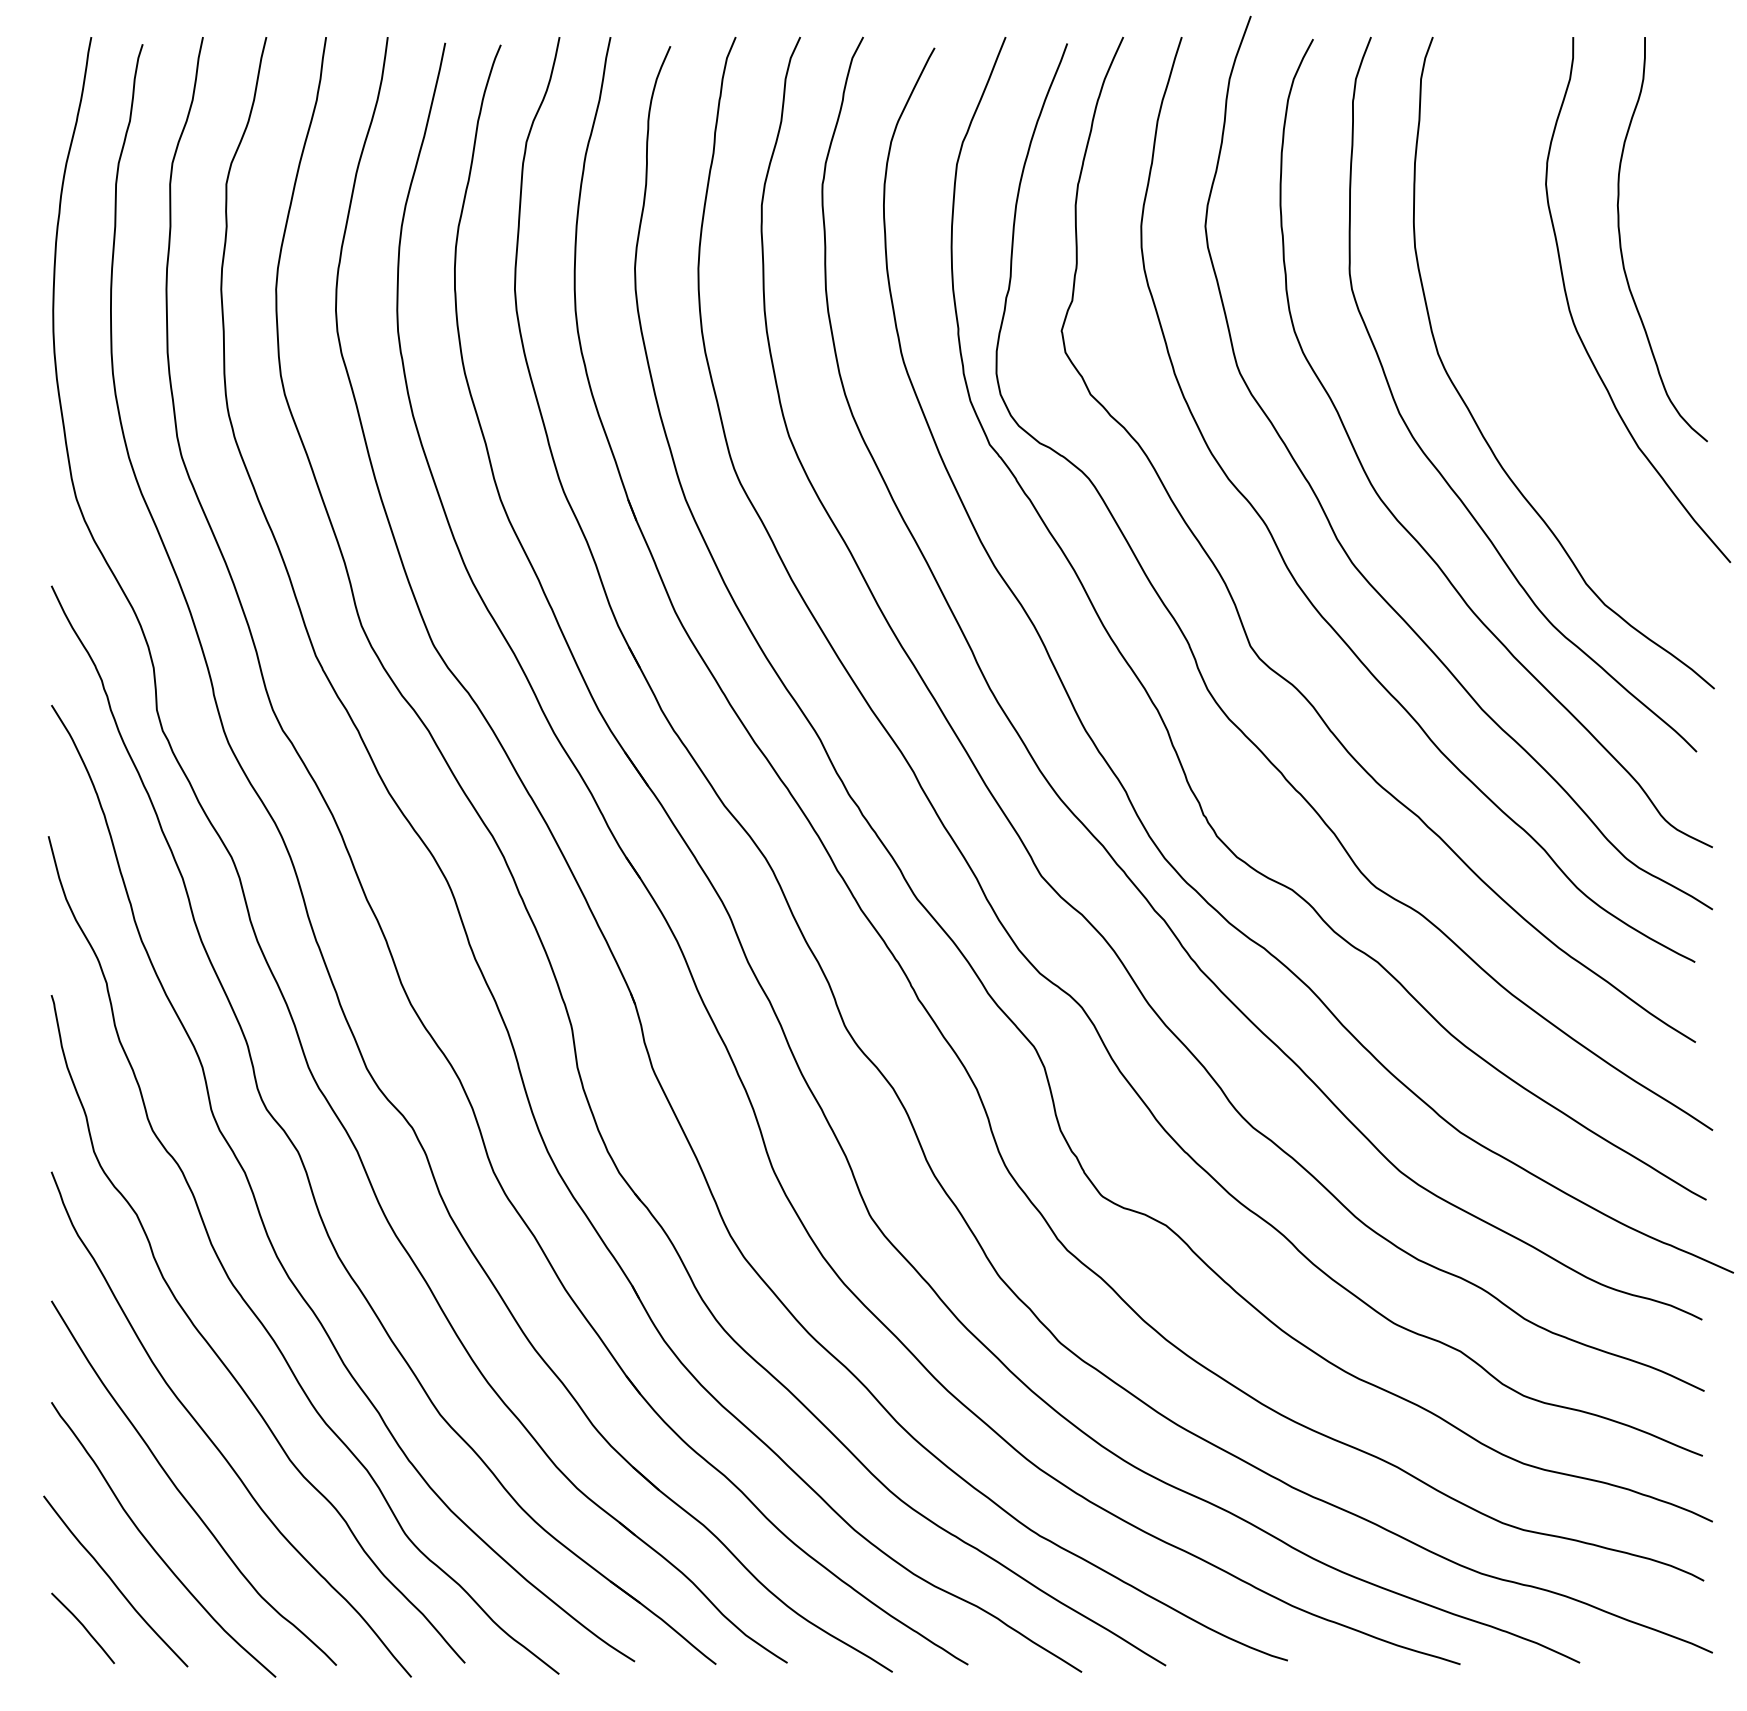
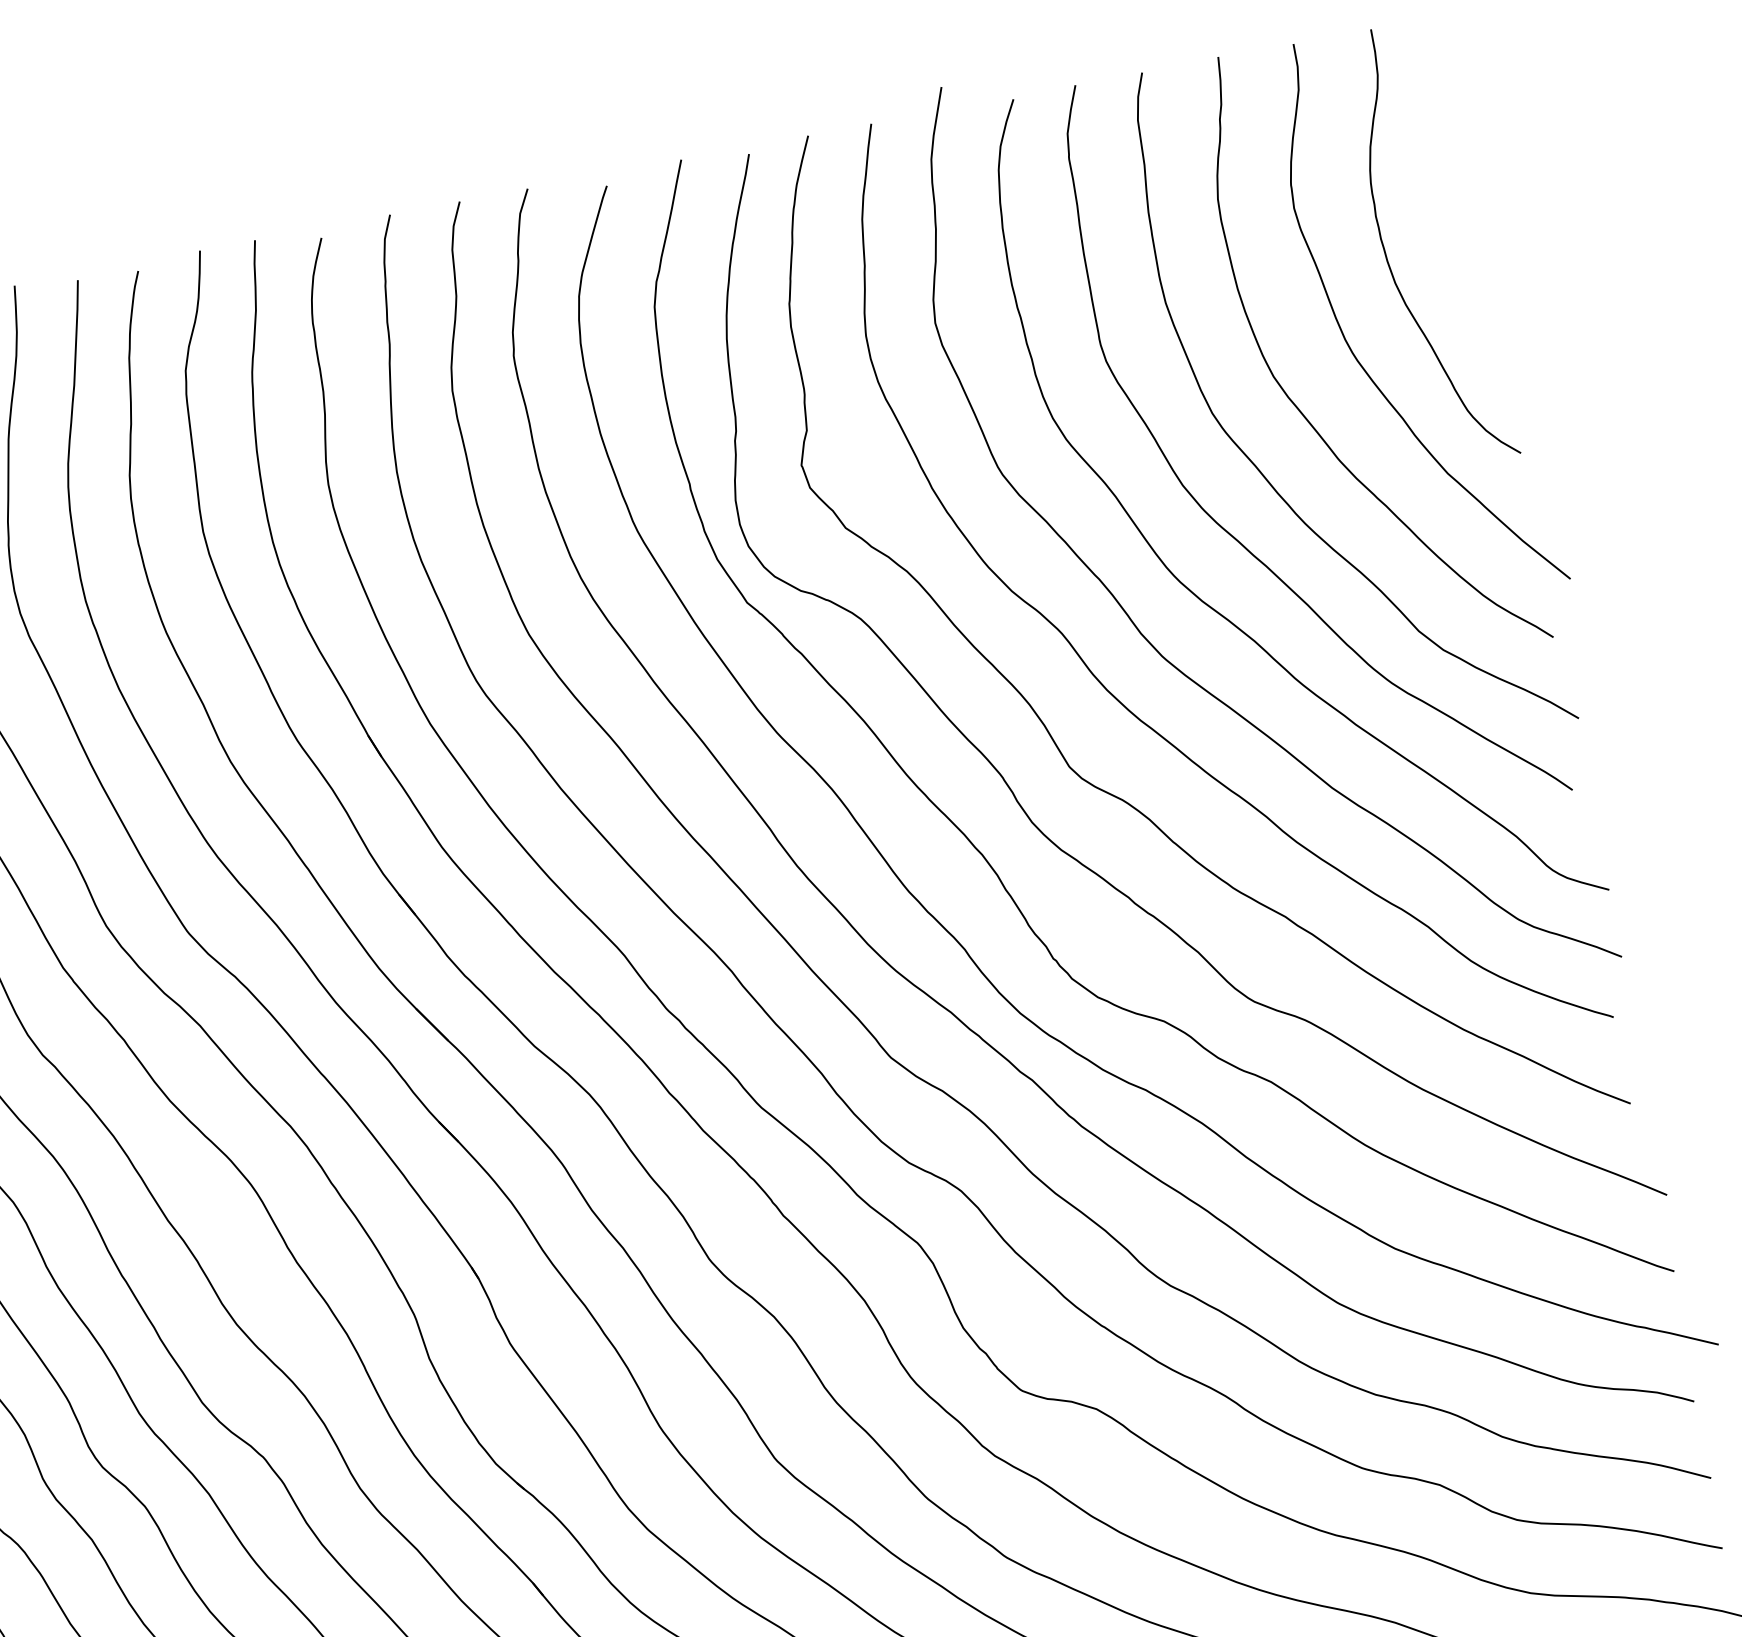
curve: (1515, 361) -> (1297, 405), added

